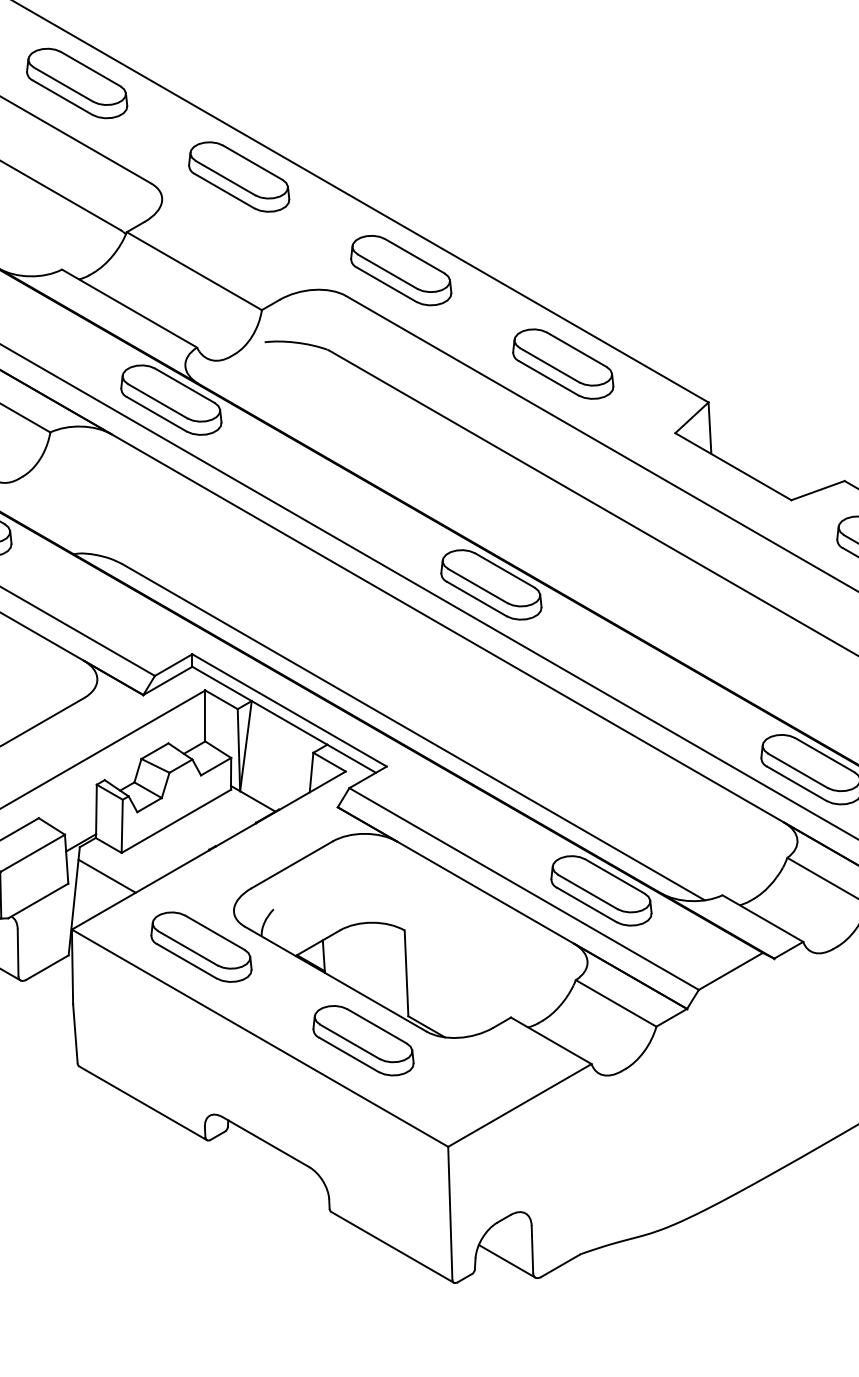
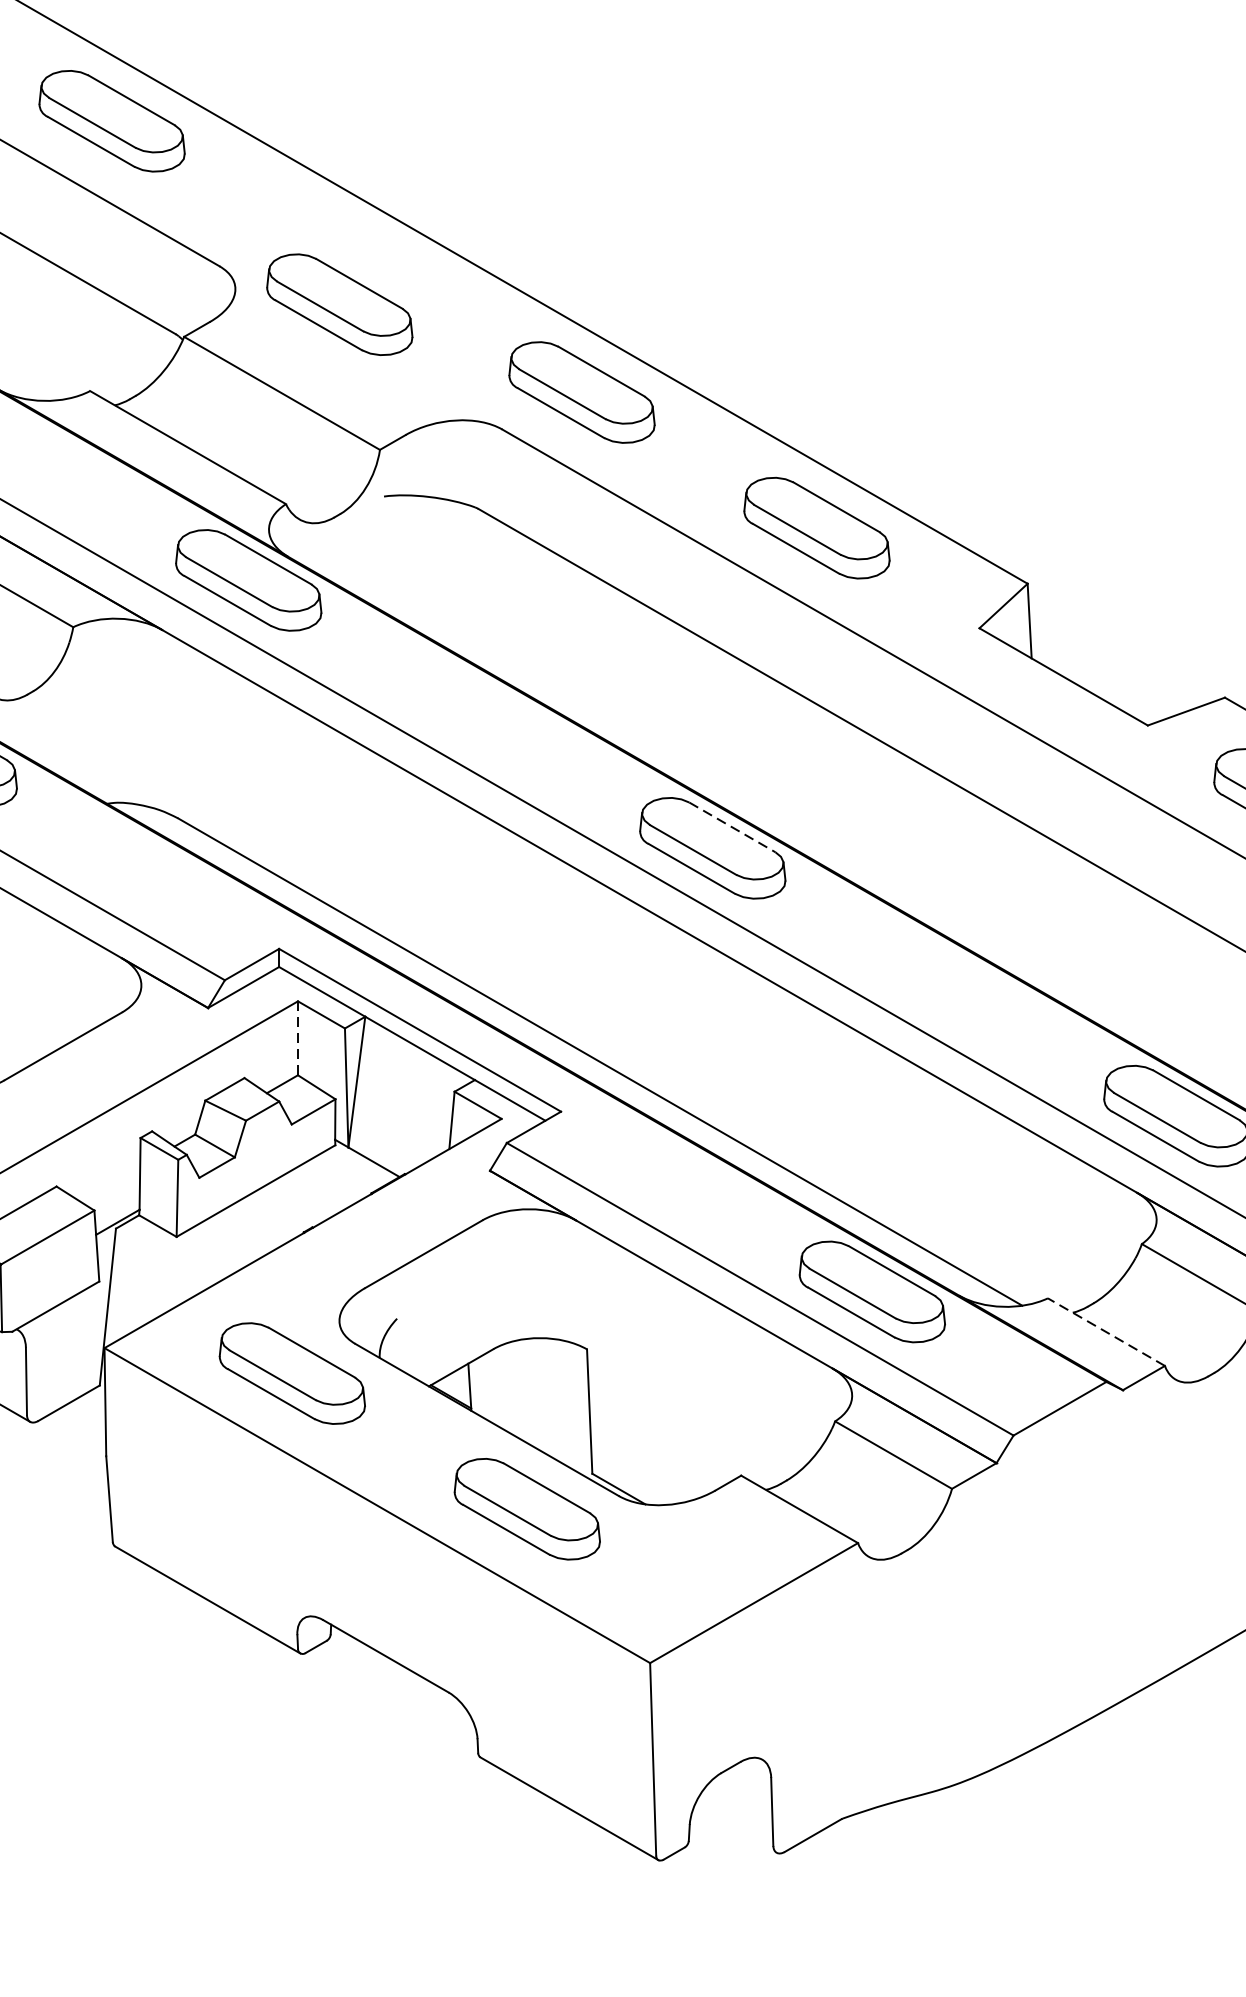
part: (239, 176) -> (340, 303), moved
line: (505, 570) -> (733, 827), solid -> dashed
line: (205, 715) -> (298, 1037), solid -> dashed
line: (106, 875) -> (154, 1269), removed
line: (762, 918) -> (1105, 1332), solid -> dashed
line: (506, 1261) -> (734, 1829), removed

